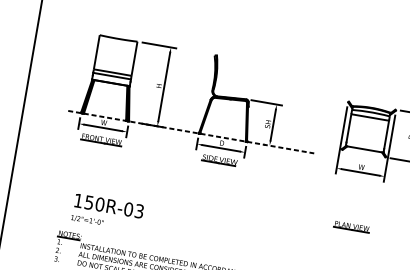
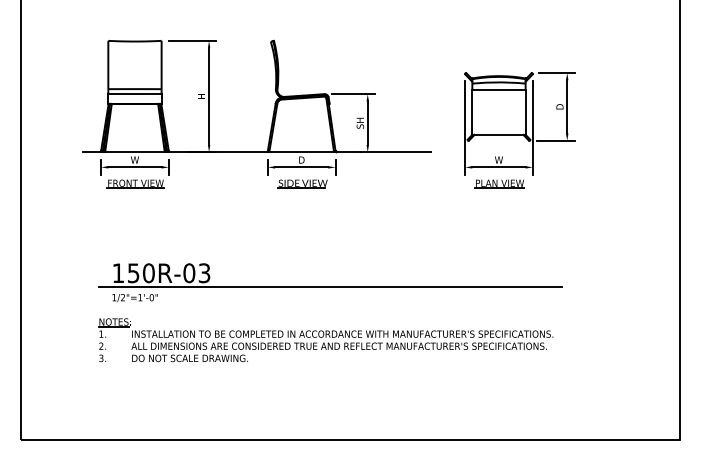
line: (190, 132) -> (256, 152), dashed -> solid
part: (351, 226) -> (499, 183), moved
line: (226, 236) -> (329, 287), added

